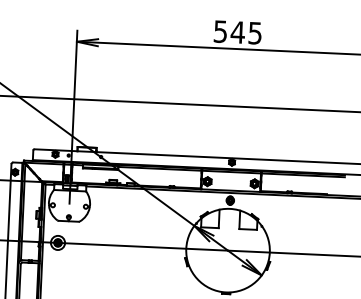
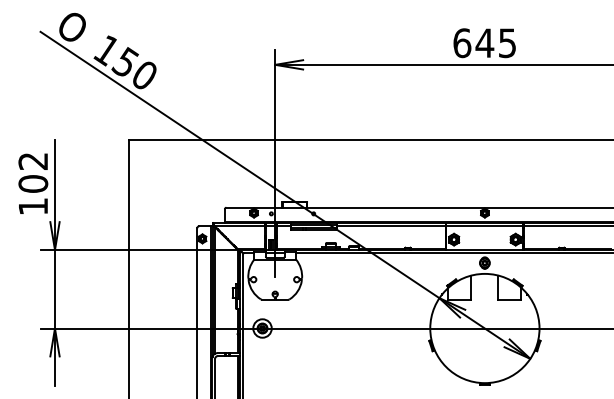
text: (220, 31) -> (462, 43), 545 -> 645

